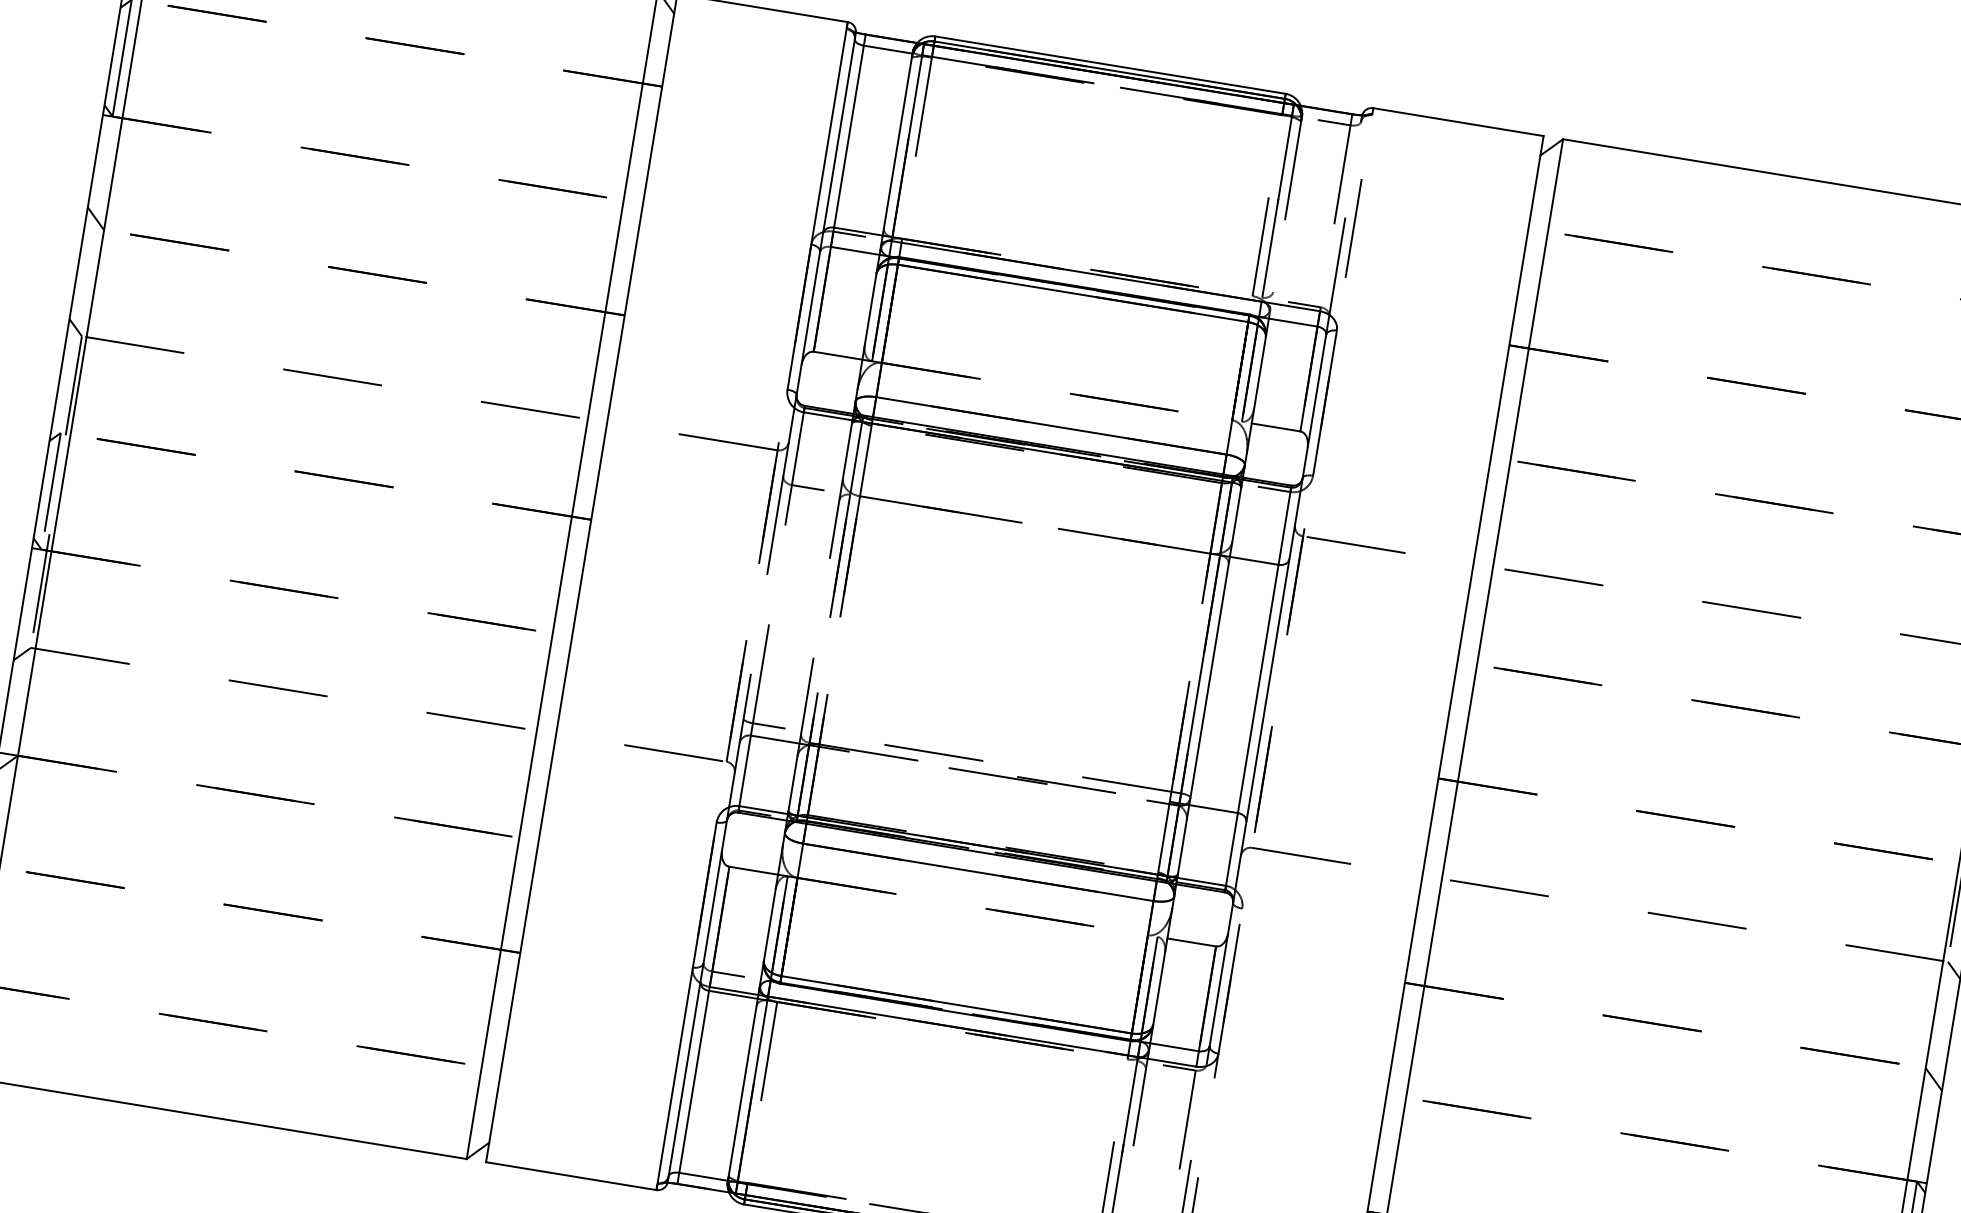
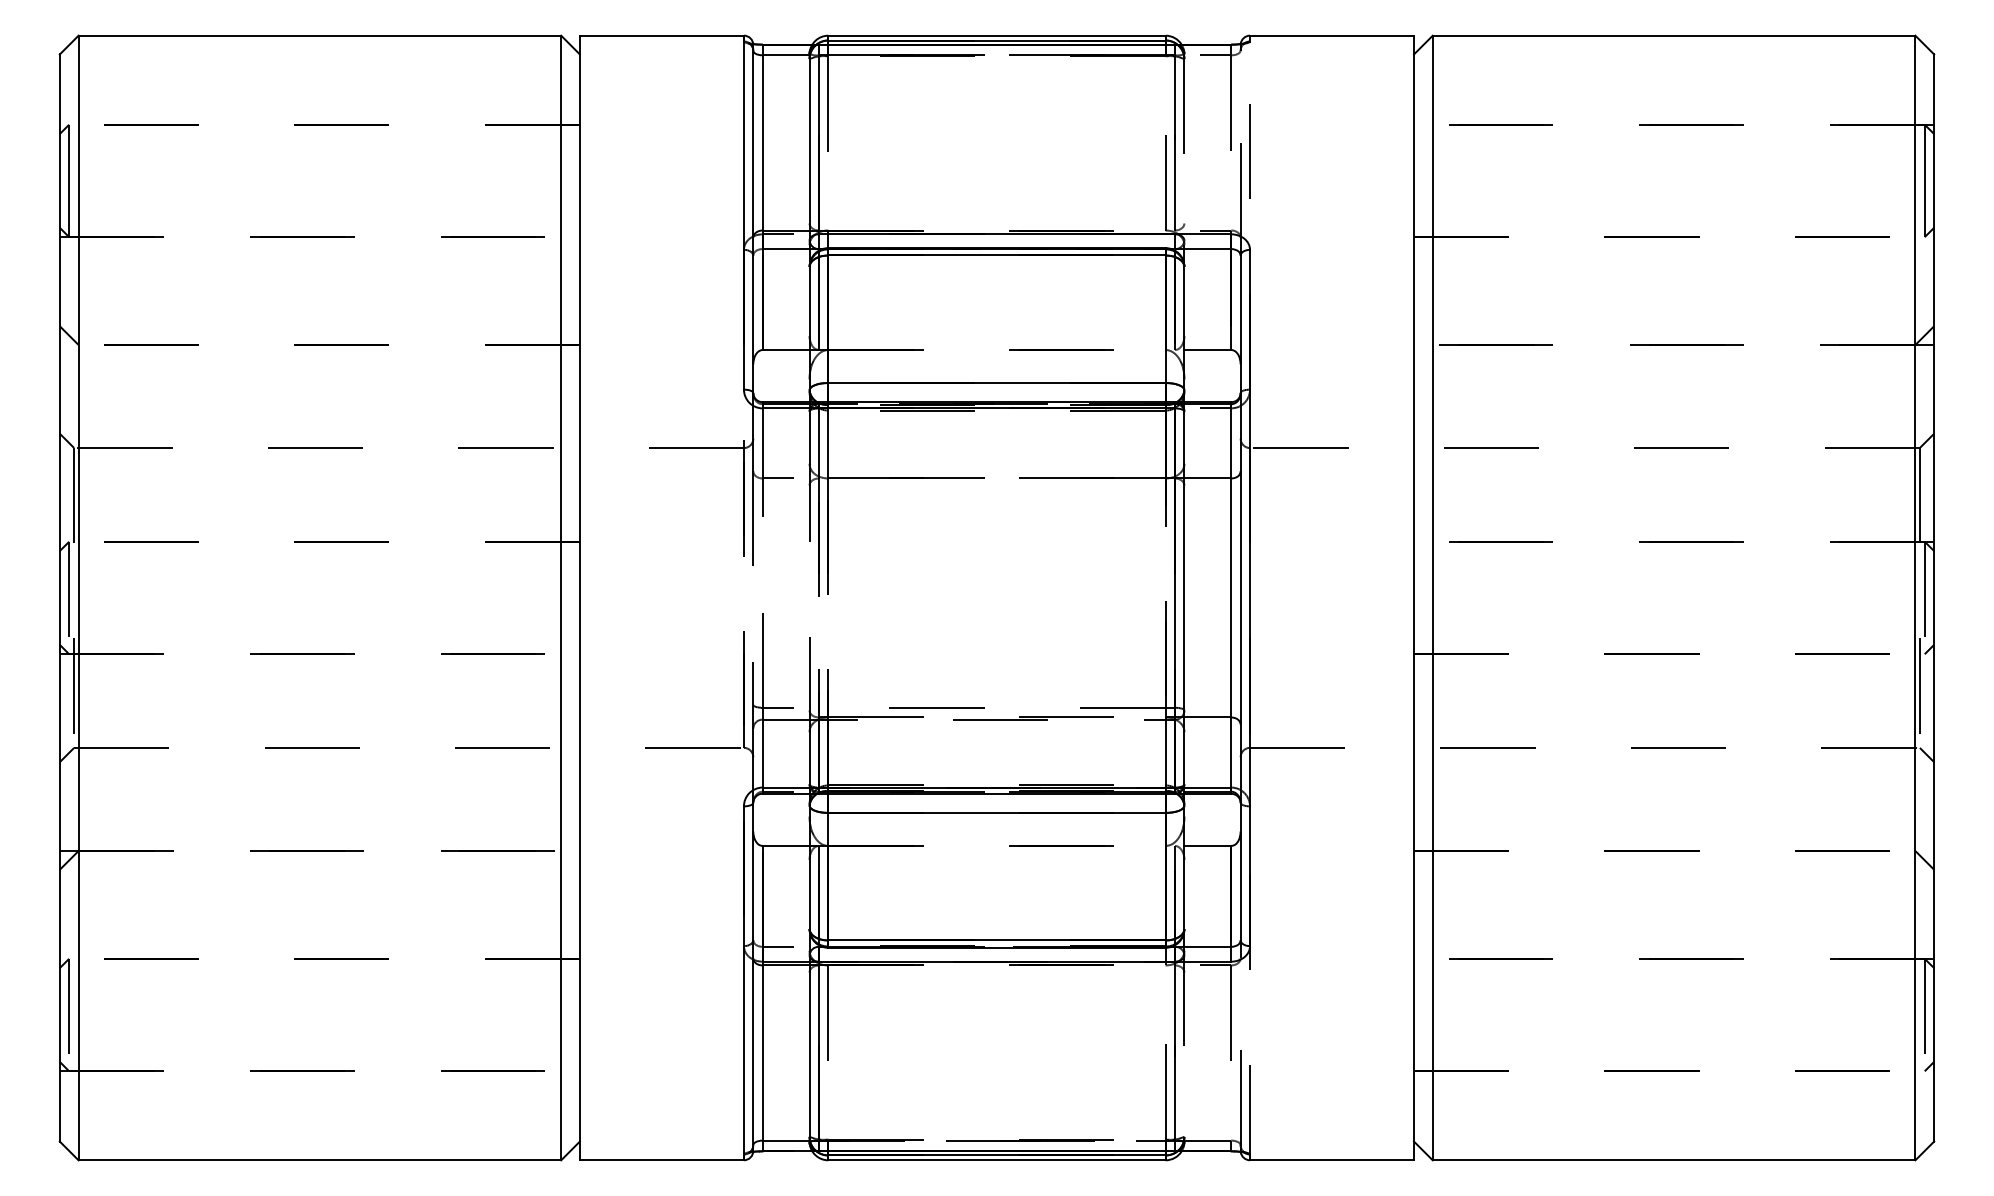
line: (1278, 692) -> (1250, 598), dashed -> solid

